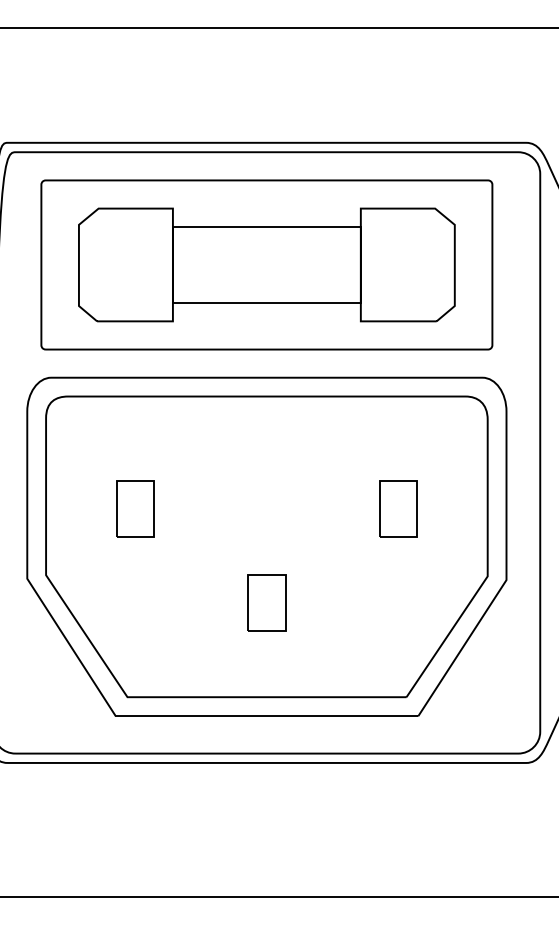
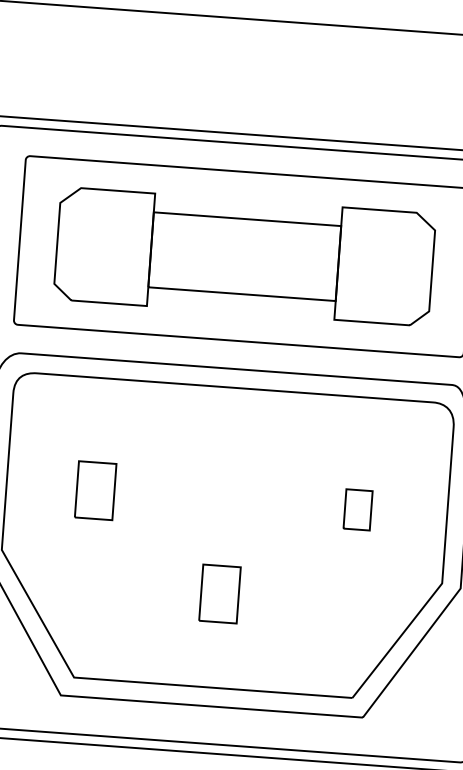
part: (398, 508) -> (358, 509), size x0.7

